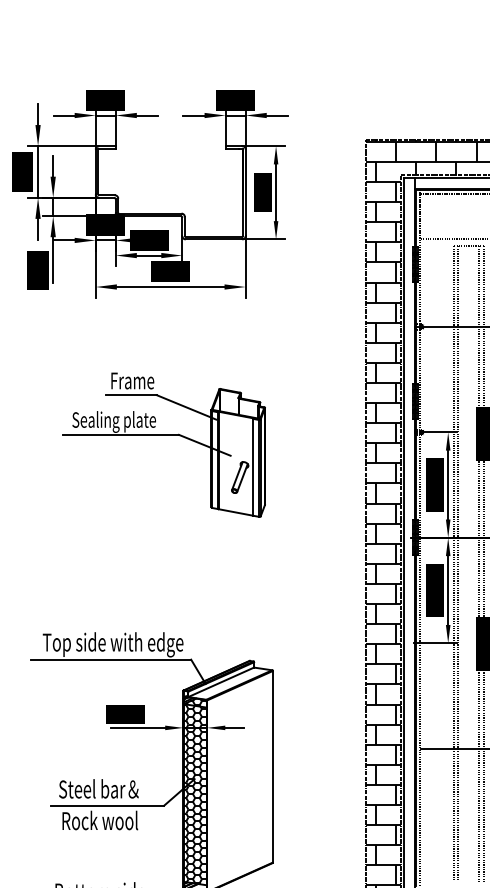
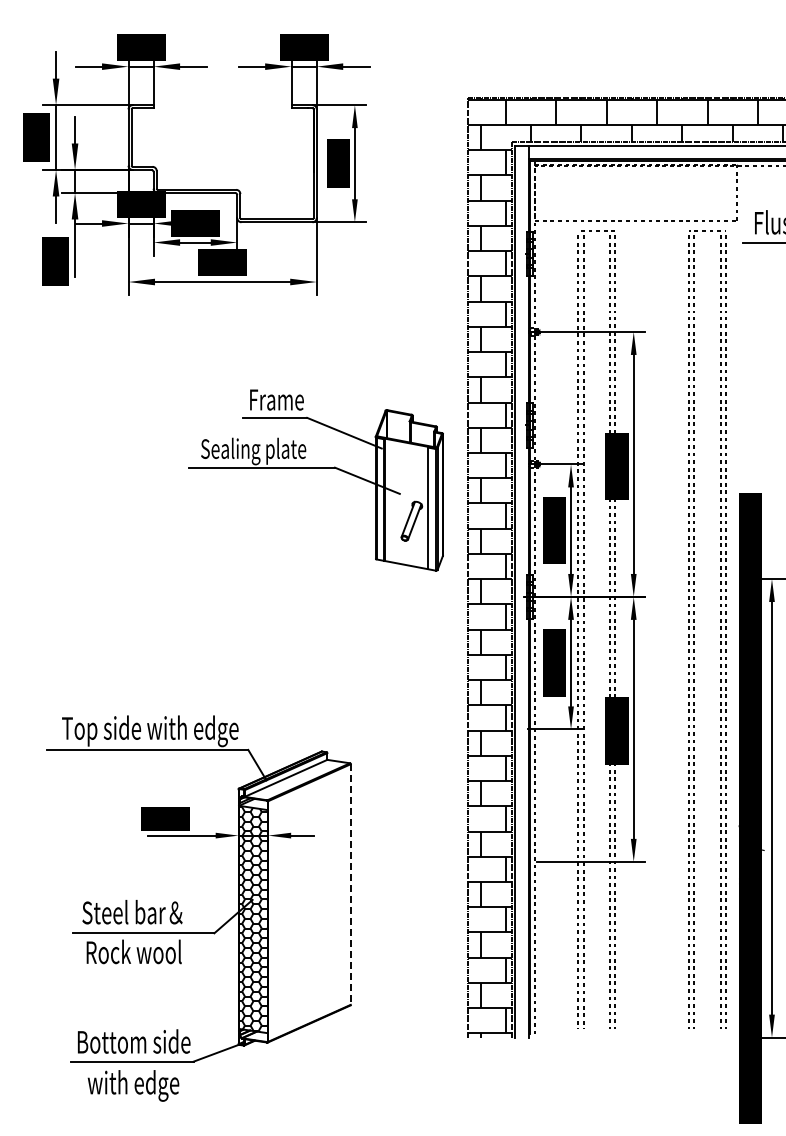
part: (163, 435) -> (315, 468), moved
hatch: (196, 702) -> (254, 803), removed
line: (272, 767) -> (350, 885), solid -> dashed

